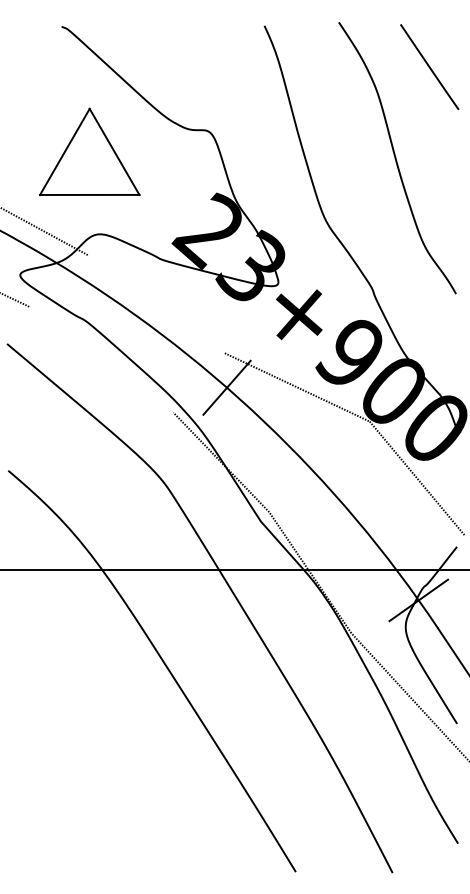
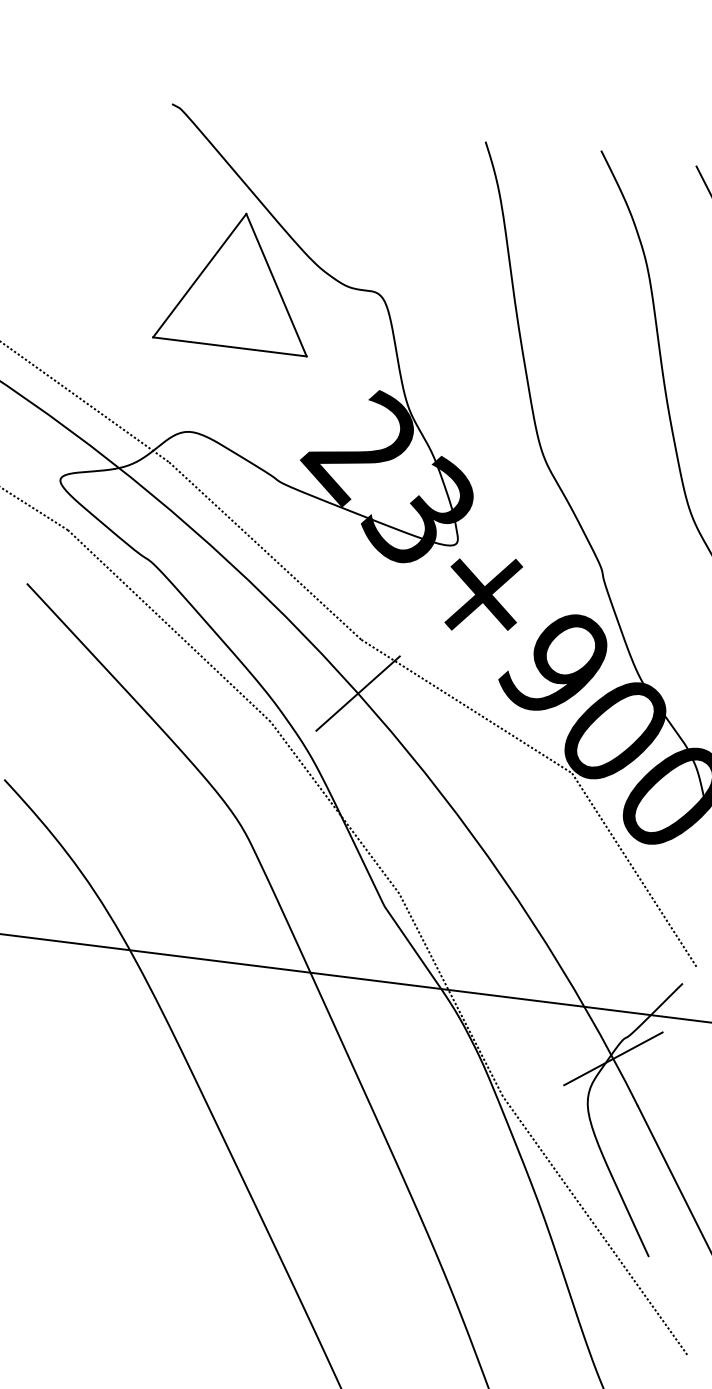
part: (89, 151) -> (237, 279), moved
line: (156, 304) -> (265, 551), added
line: (101, 359) -> (169, 625), added

